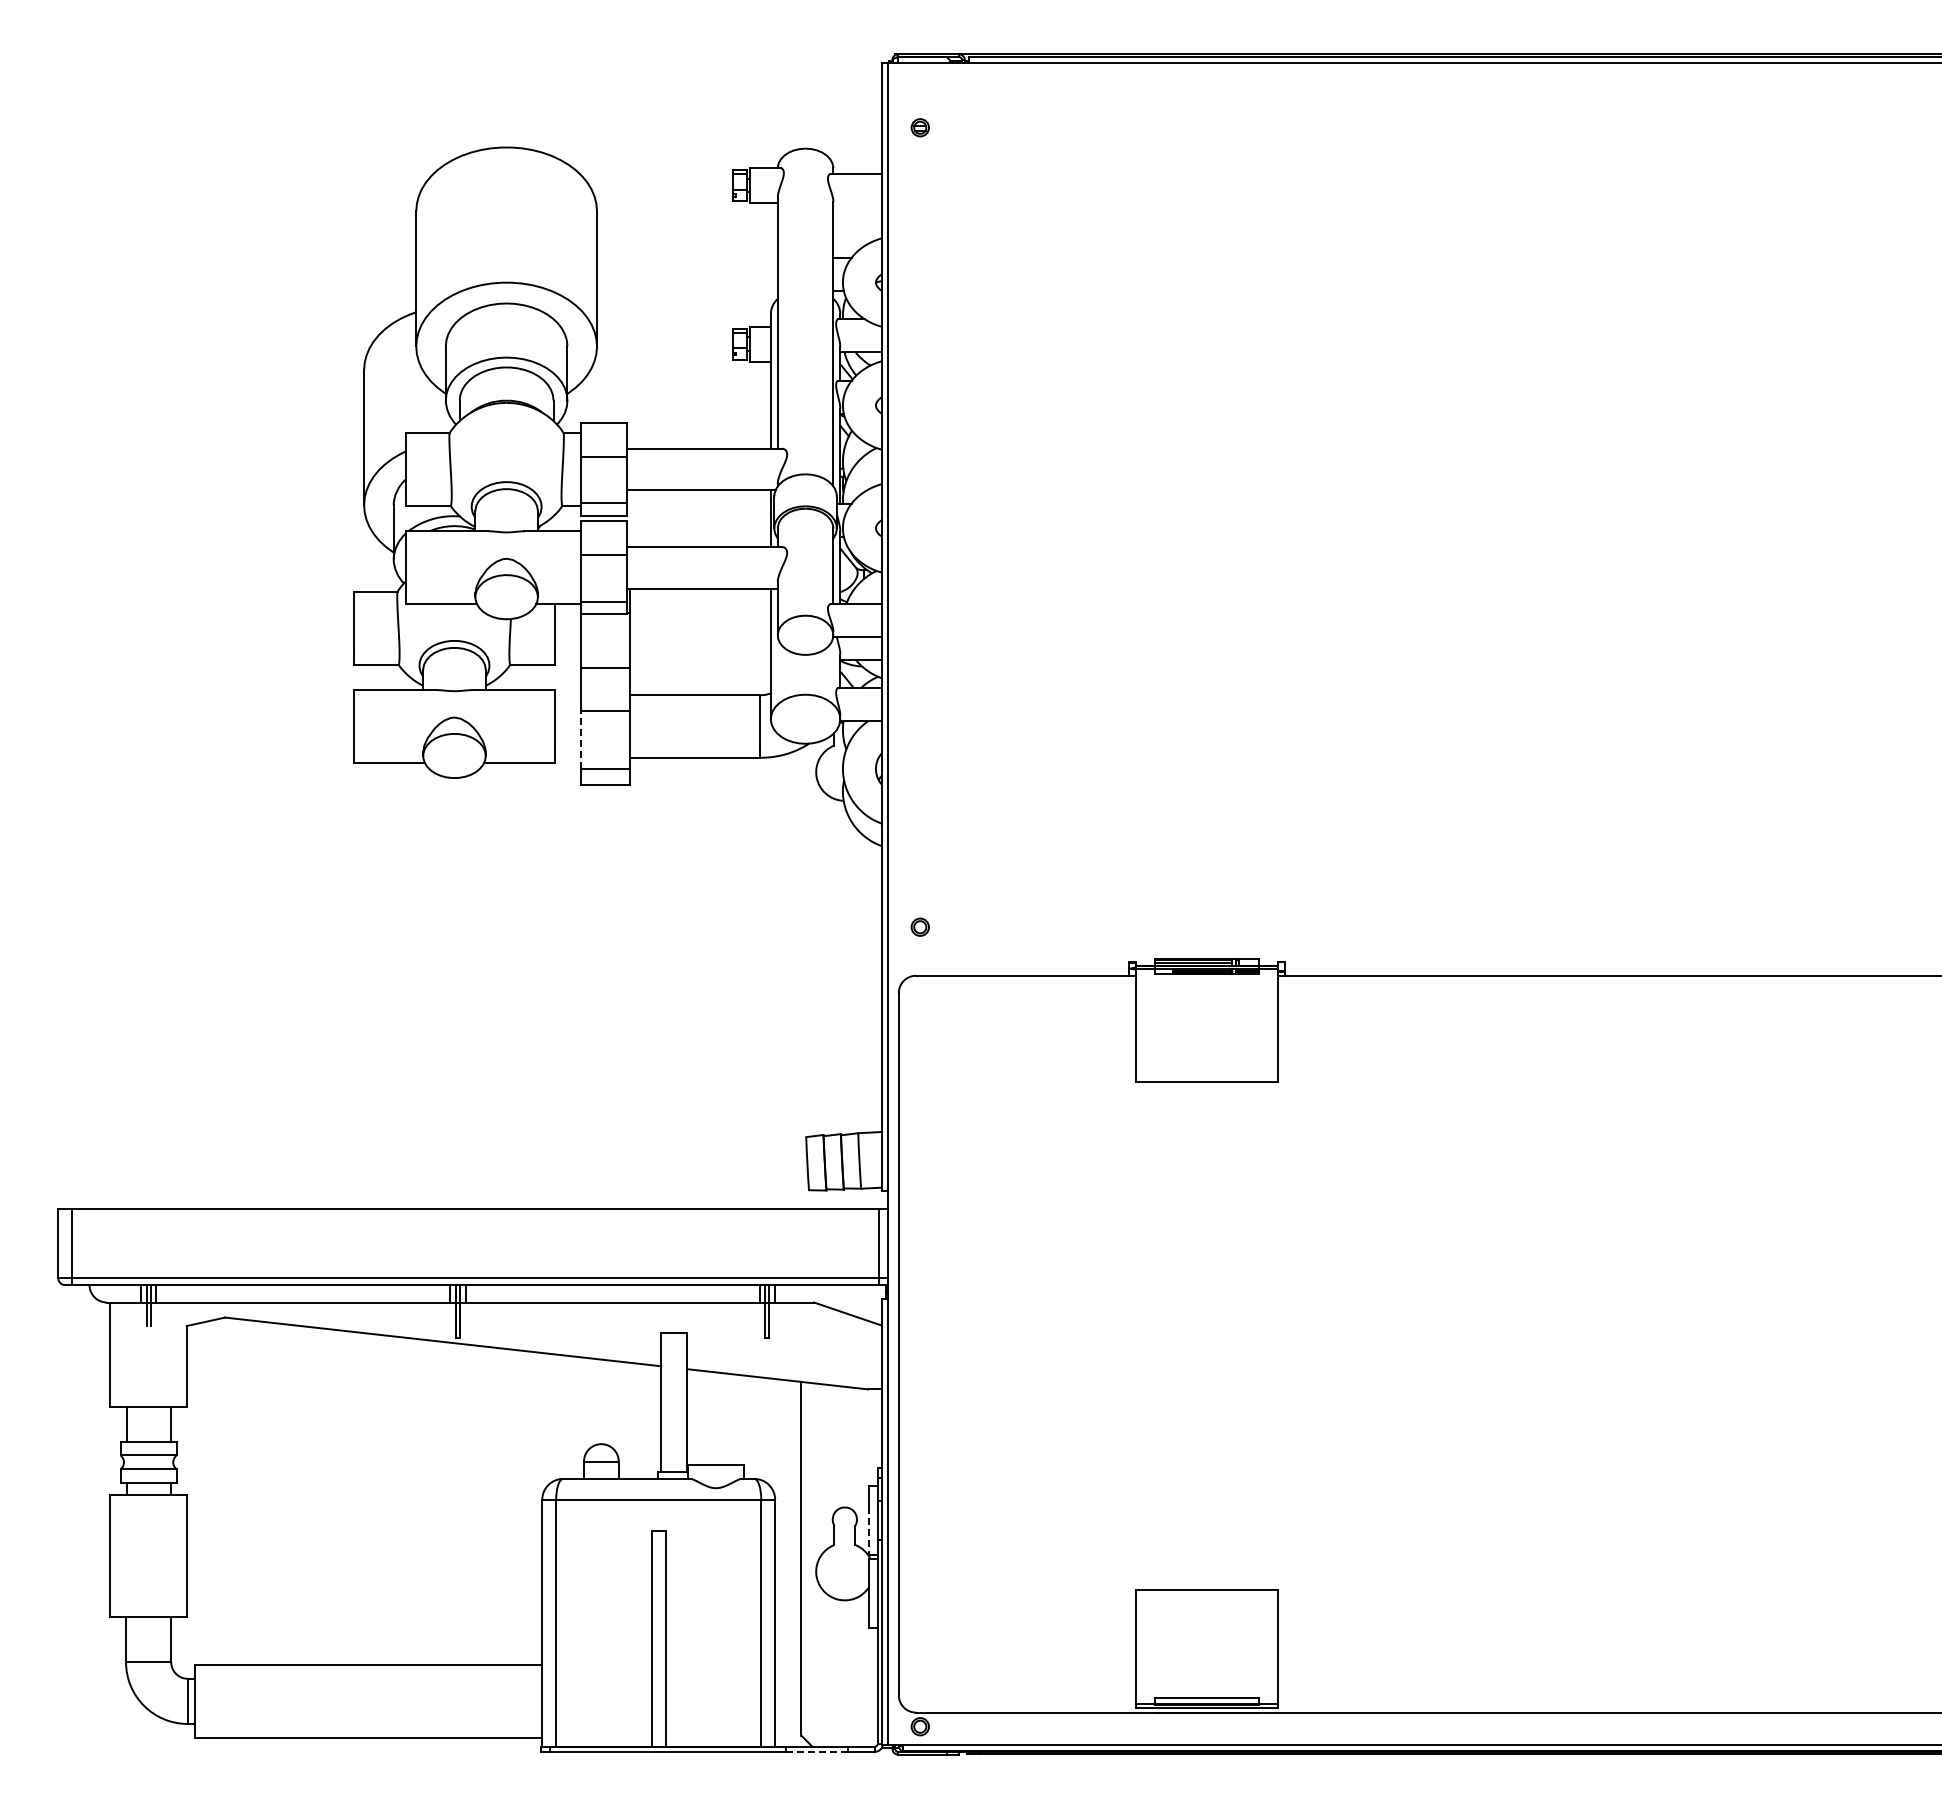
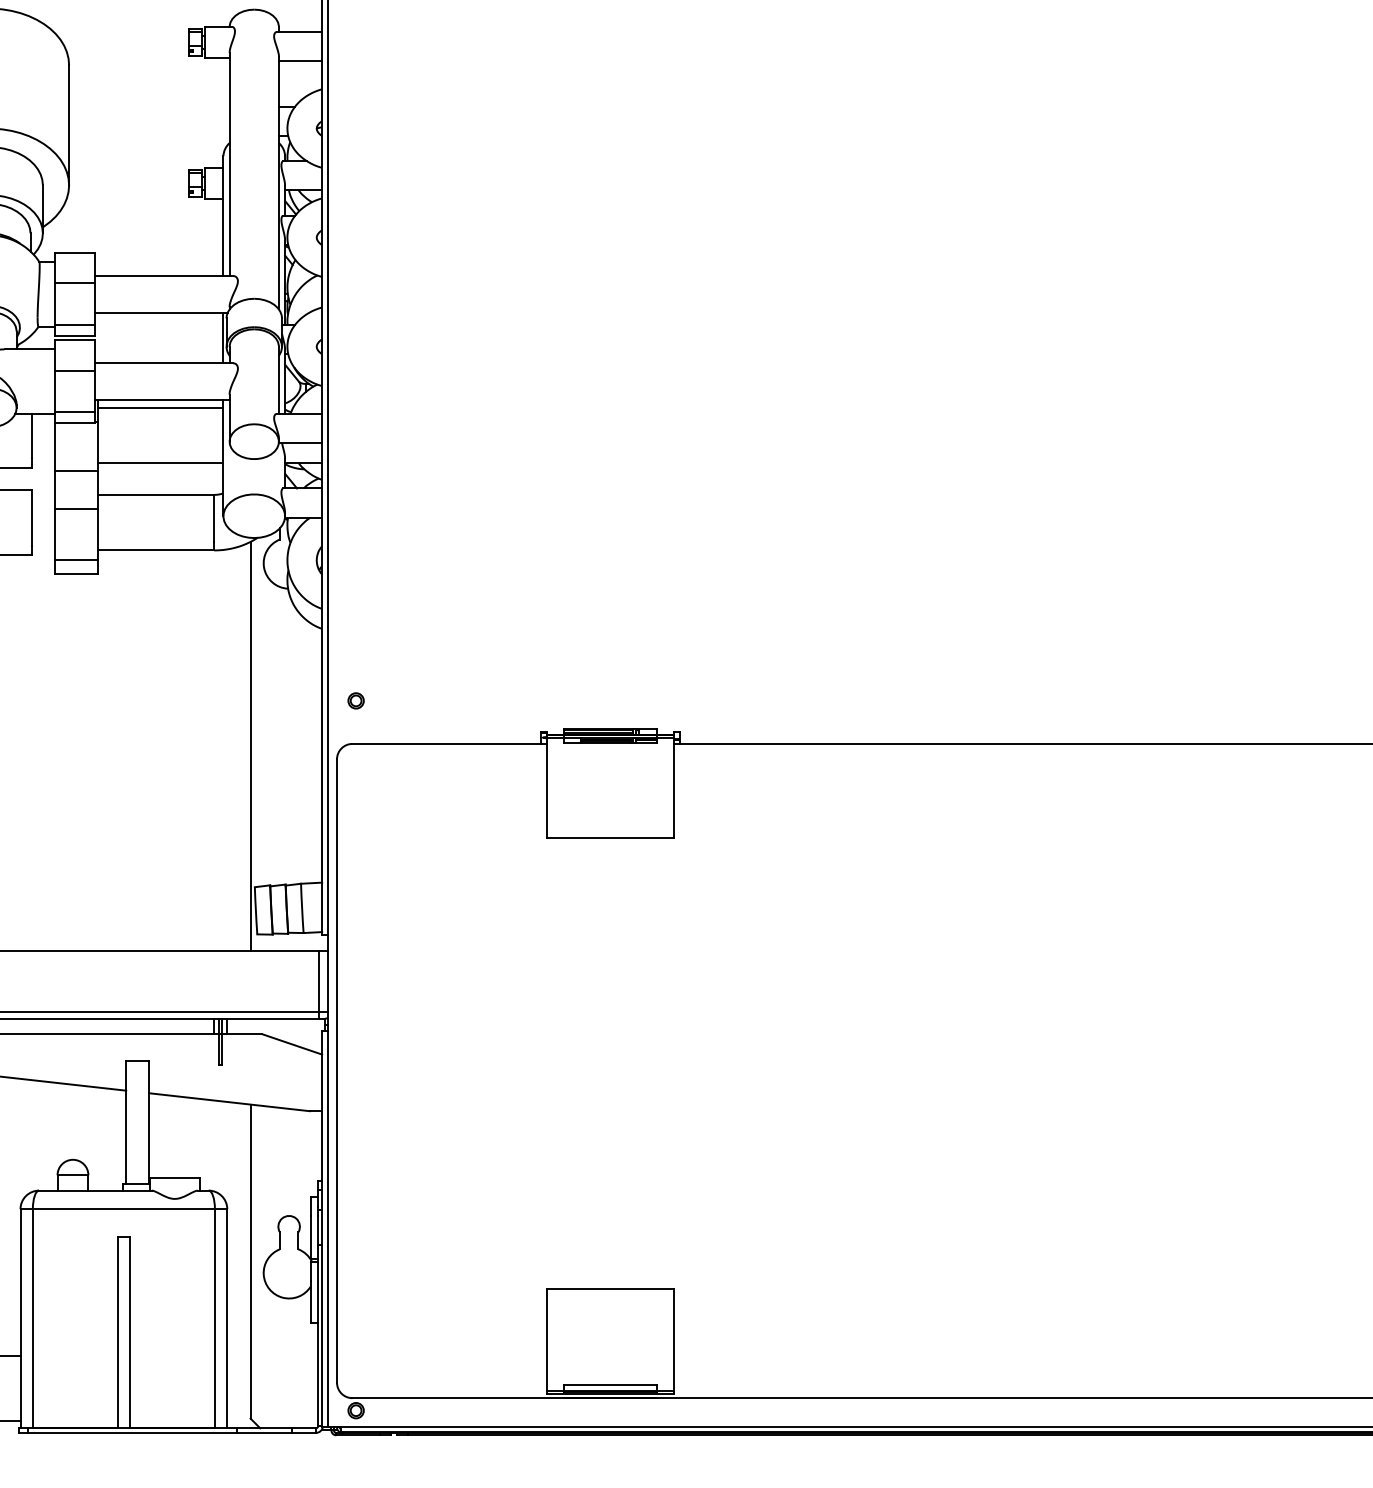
line: (857, 206) -> (300, 61), added
line: (700, 596) -> (160, 407), added
line: (700, 659) -> (160, 463), added
line: (581, 739) -> (55, 534), dashed -> solid
line: (801, 978) -> (250, 746), added
line: (869, 1531) -> (311, 1237), dashed -> solid
line: (816, 1751) -> (263, 1432), dashed -> solid

